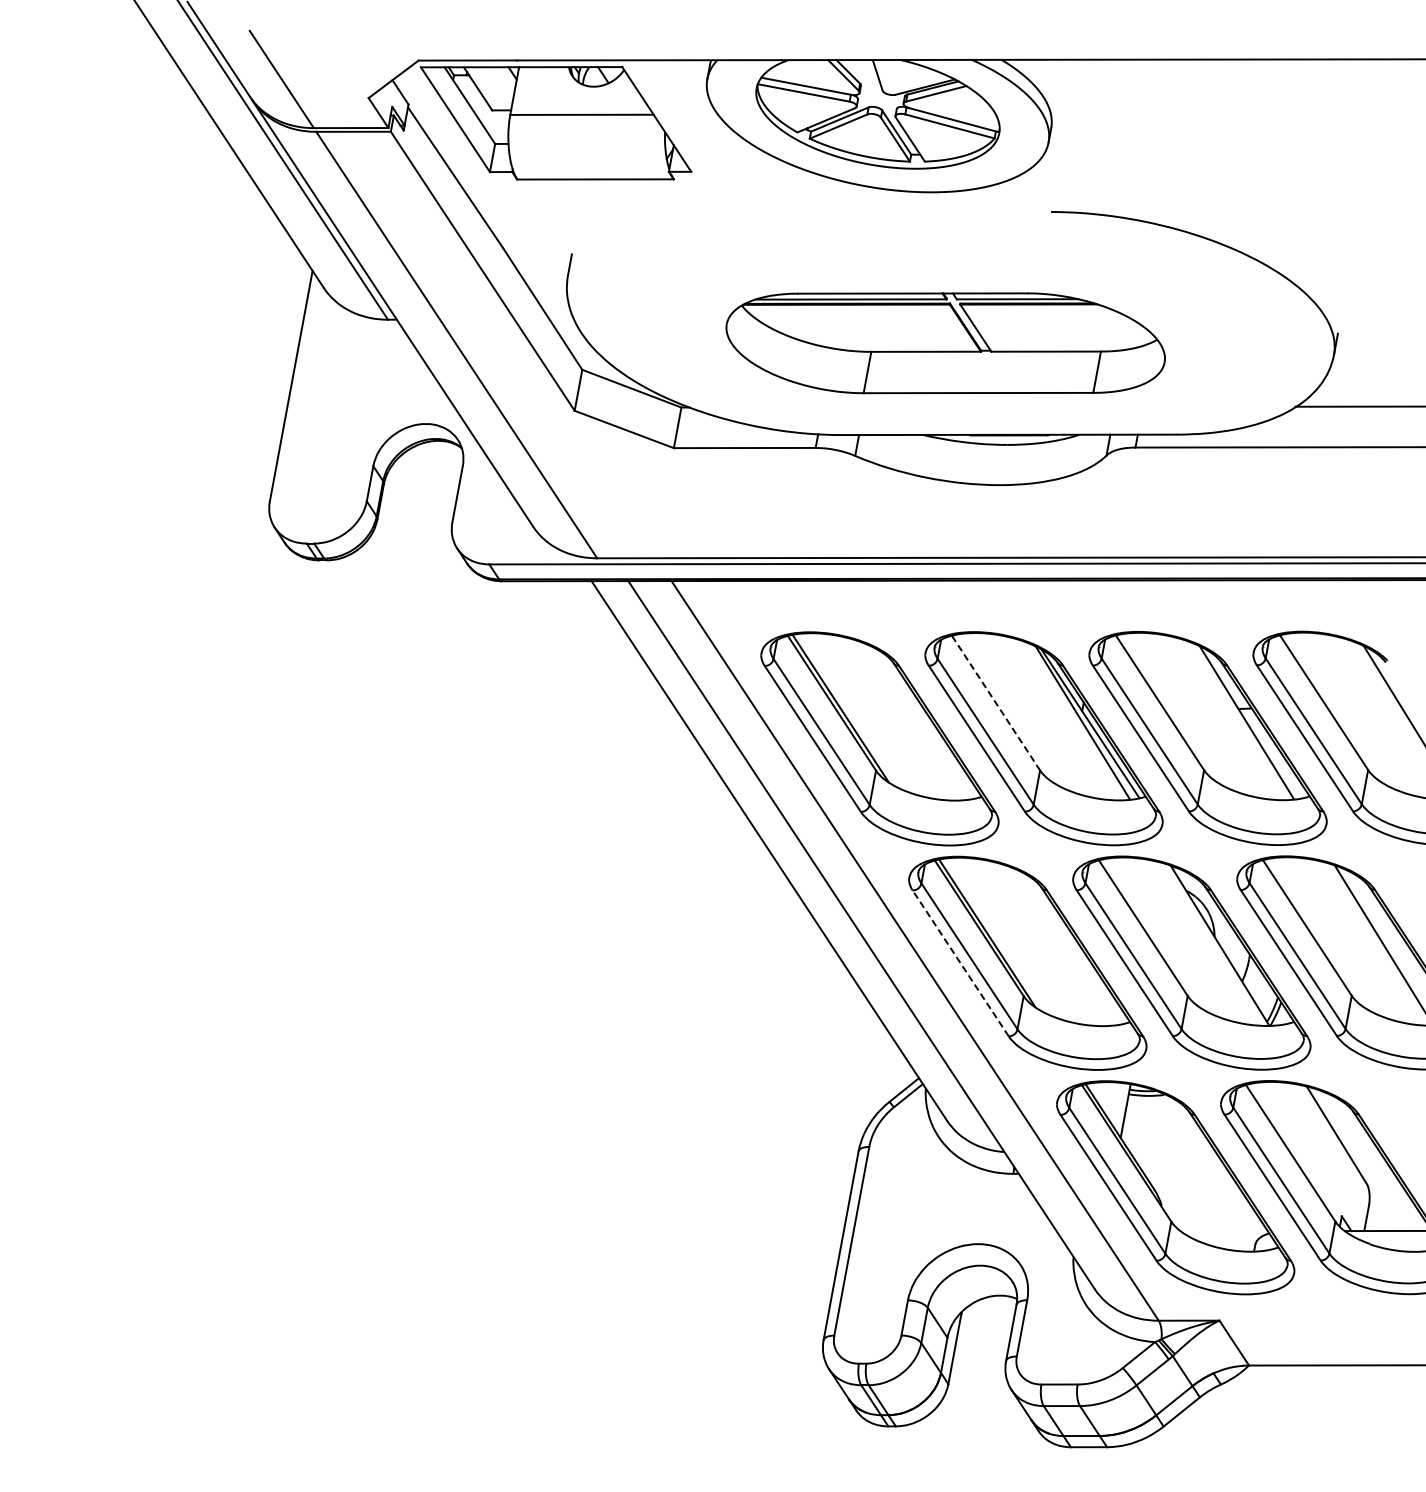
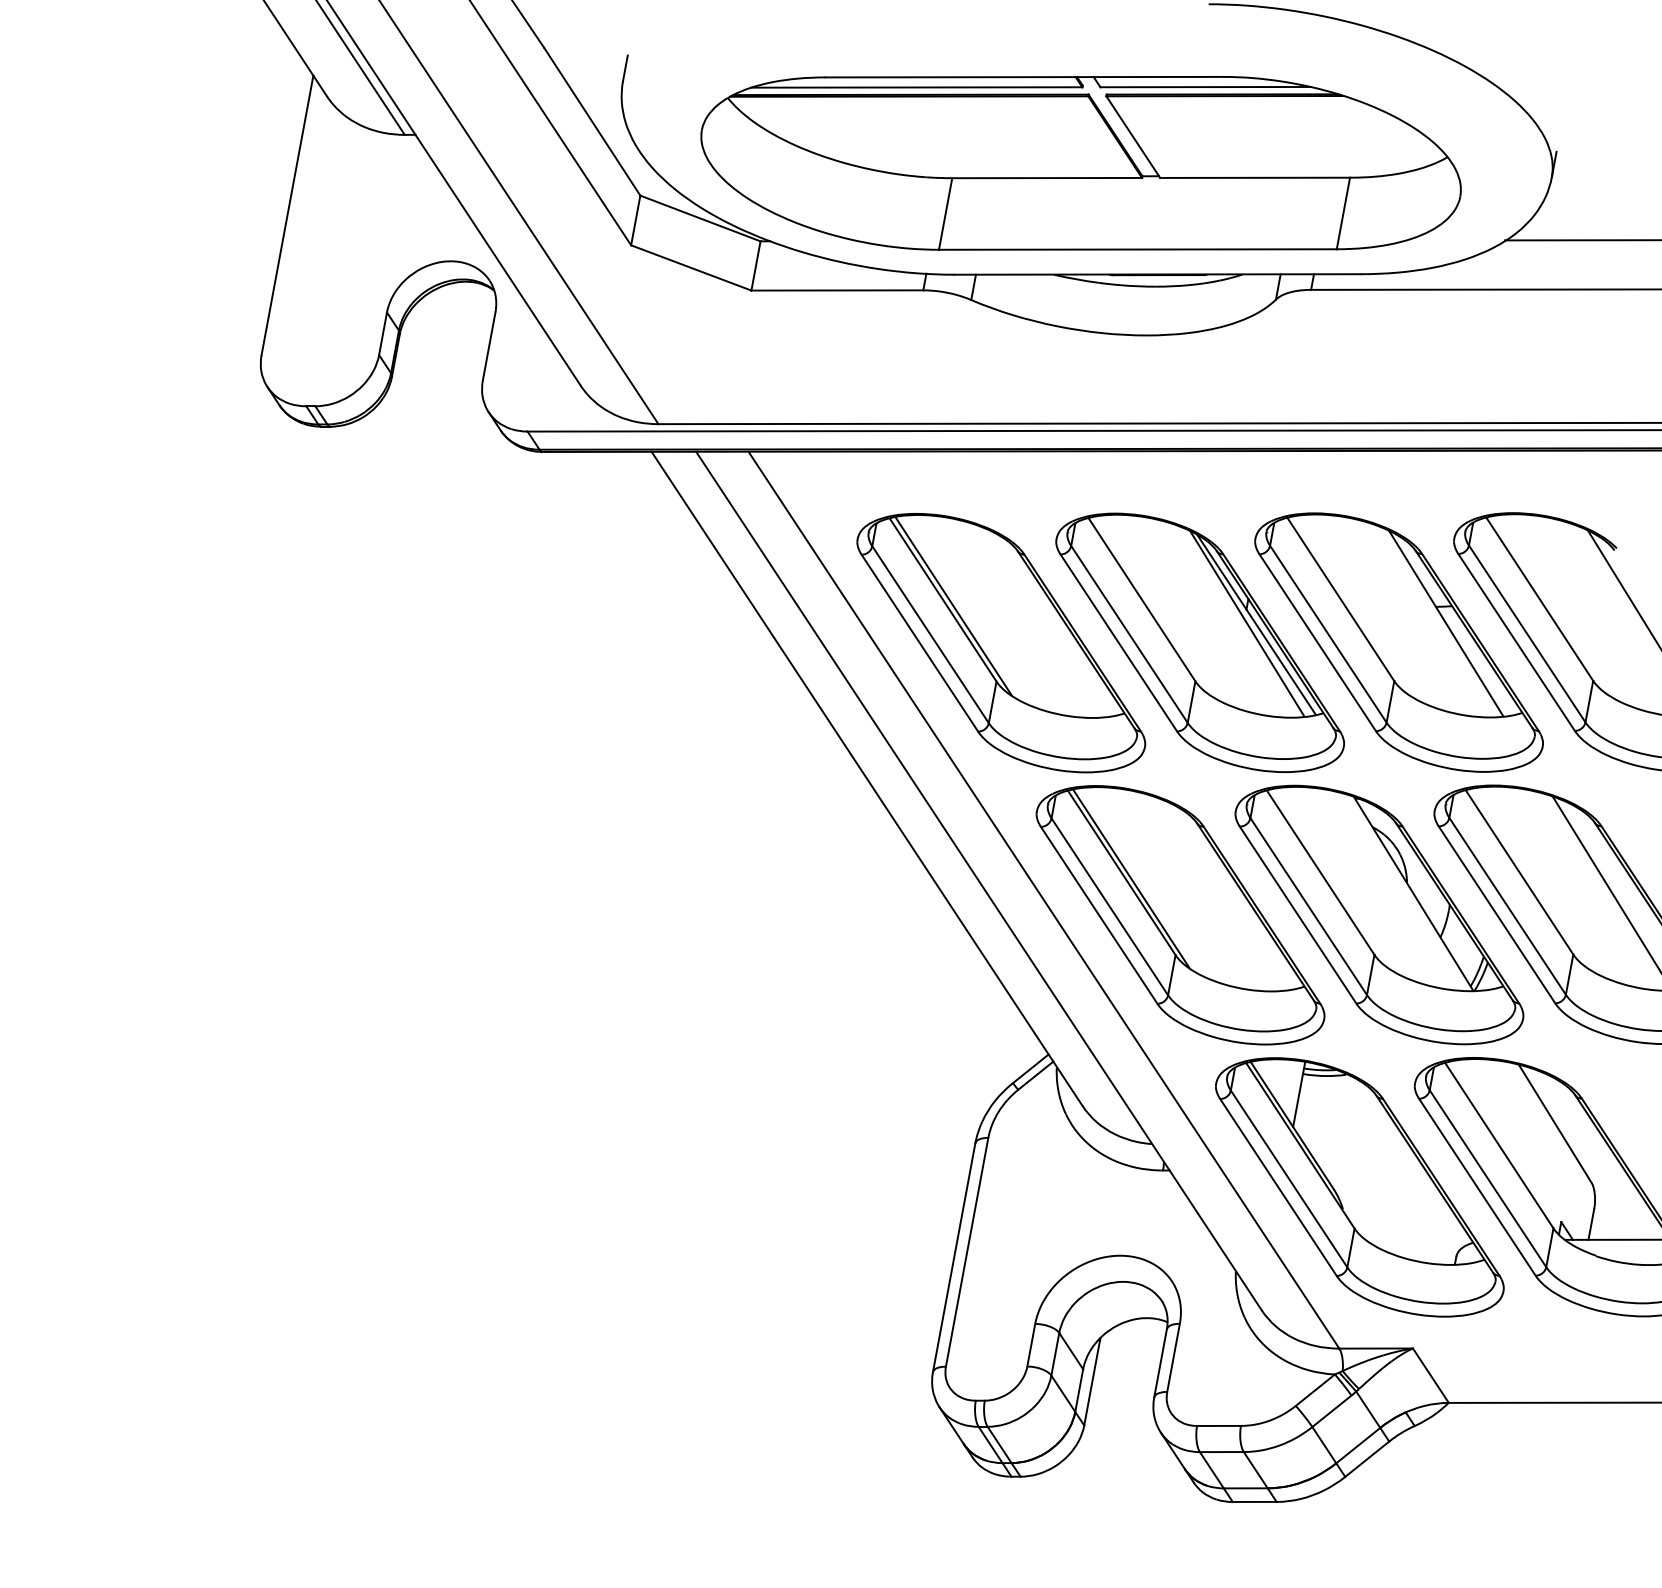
part: (945, 343) -> (1080, 163), size x1.43
line: (996, 703) -> (1142, 600), dashed -> solid
line: (960, 963) -> (1098, 915), dashed -> solid

